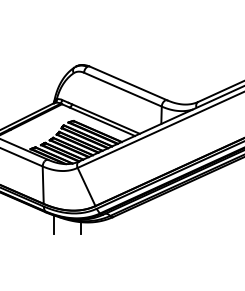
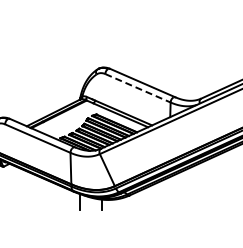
line: (122, 89) -> (137, 88), solid -> dashed

